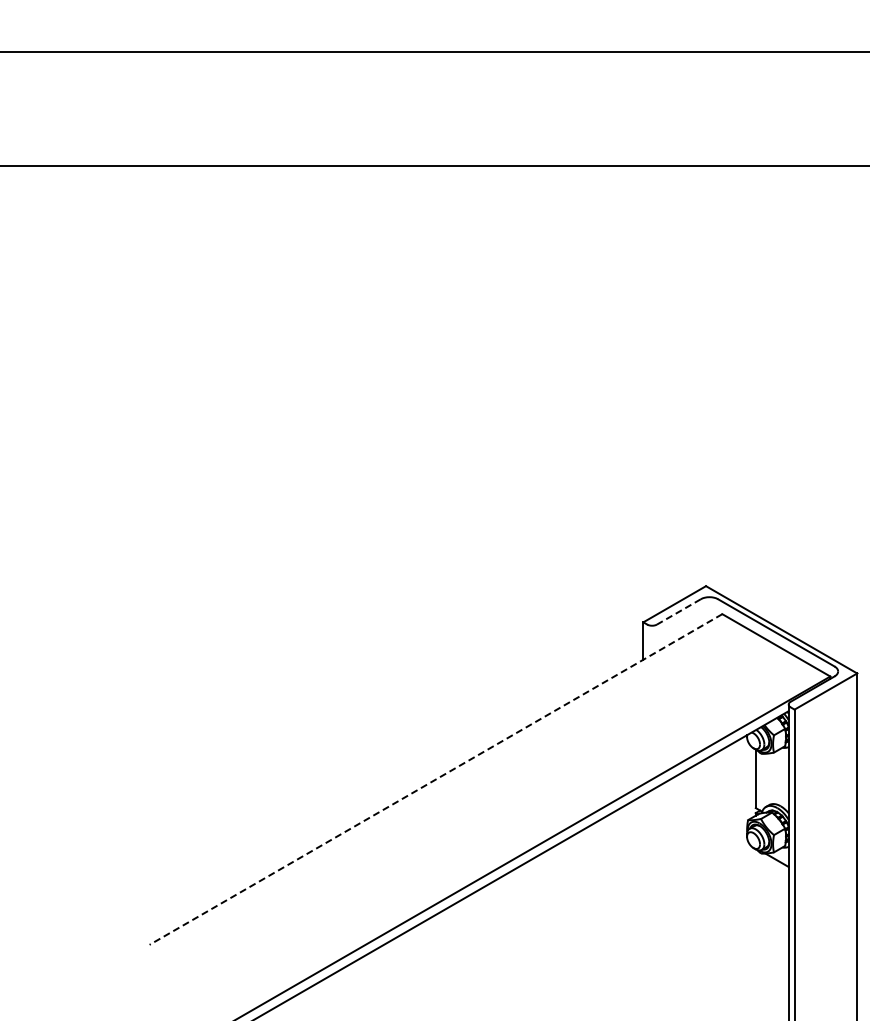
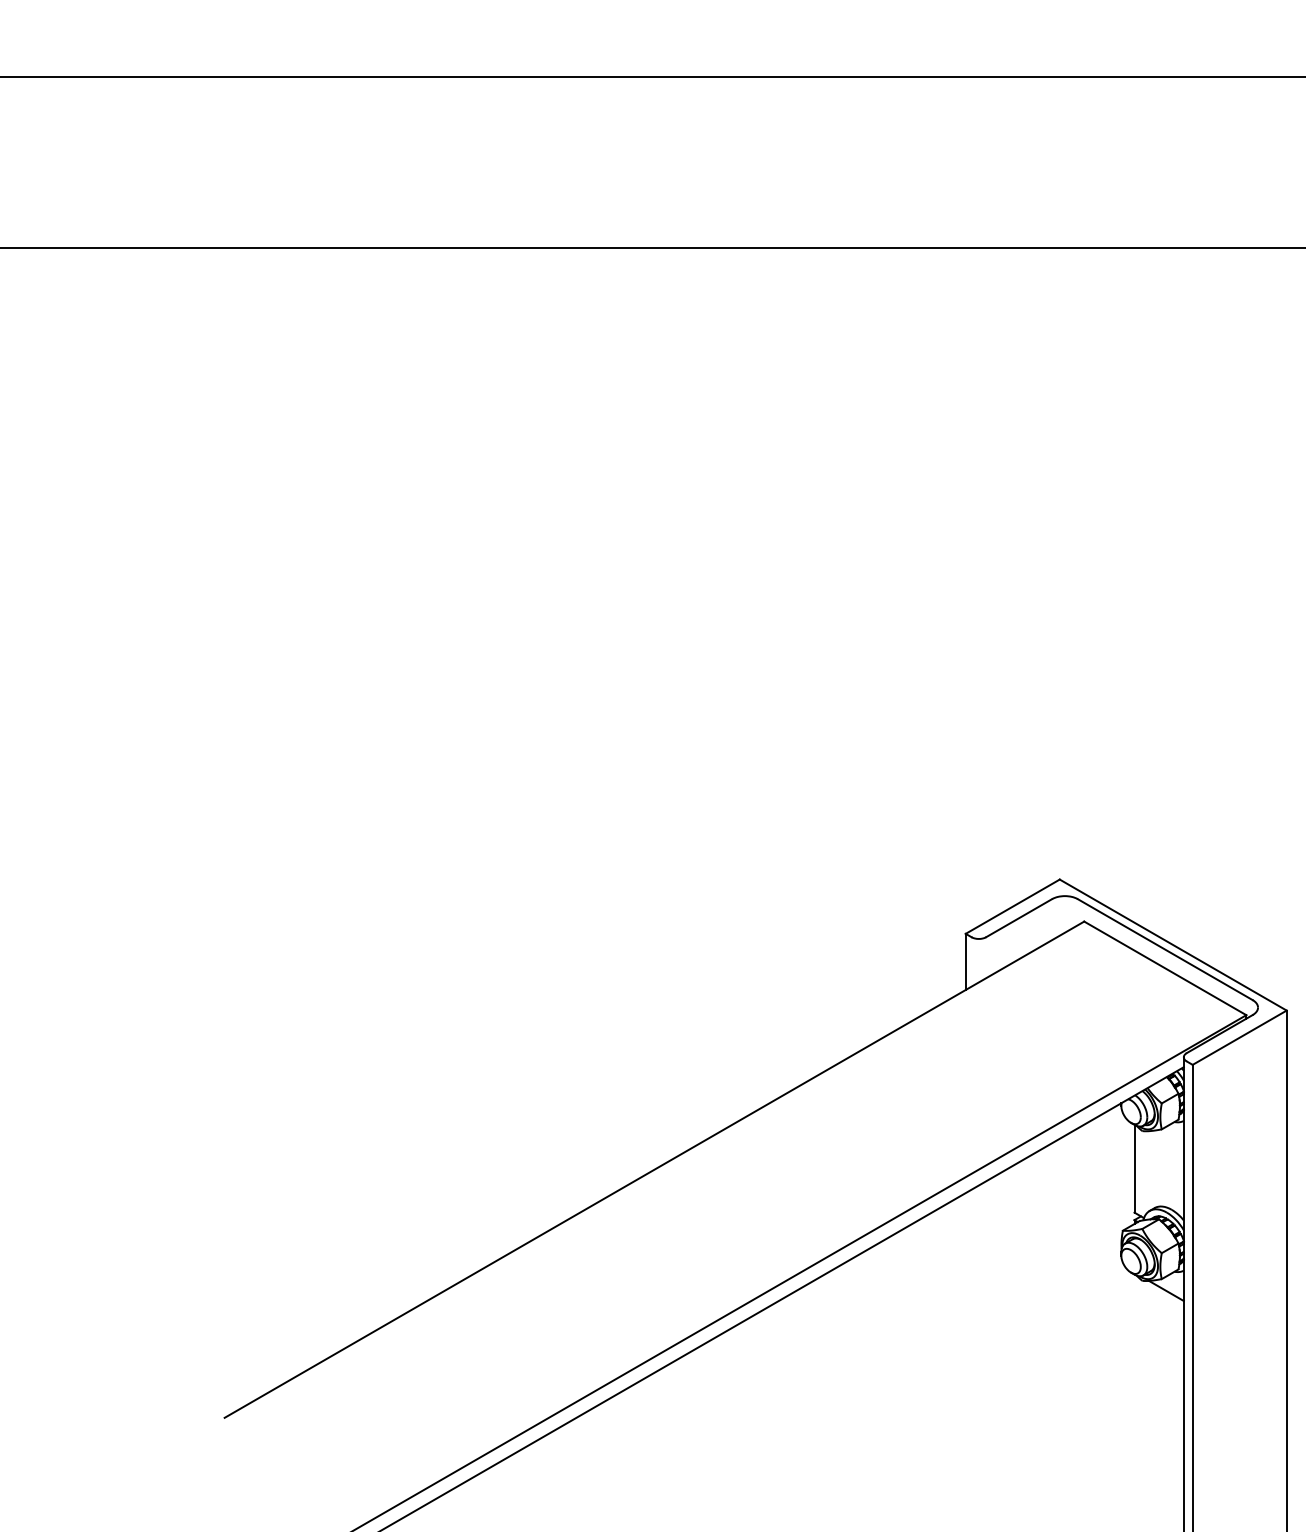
line: (678, 612) -> (1018, 919), dashed -> solid
line: (435, 779) -> (653, 1169), dashed -> solid

